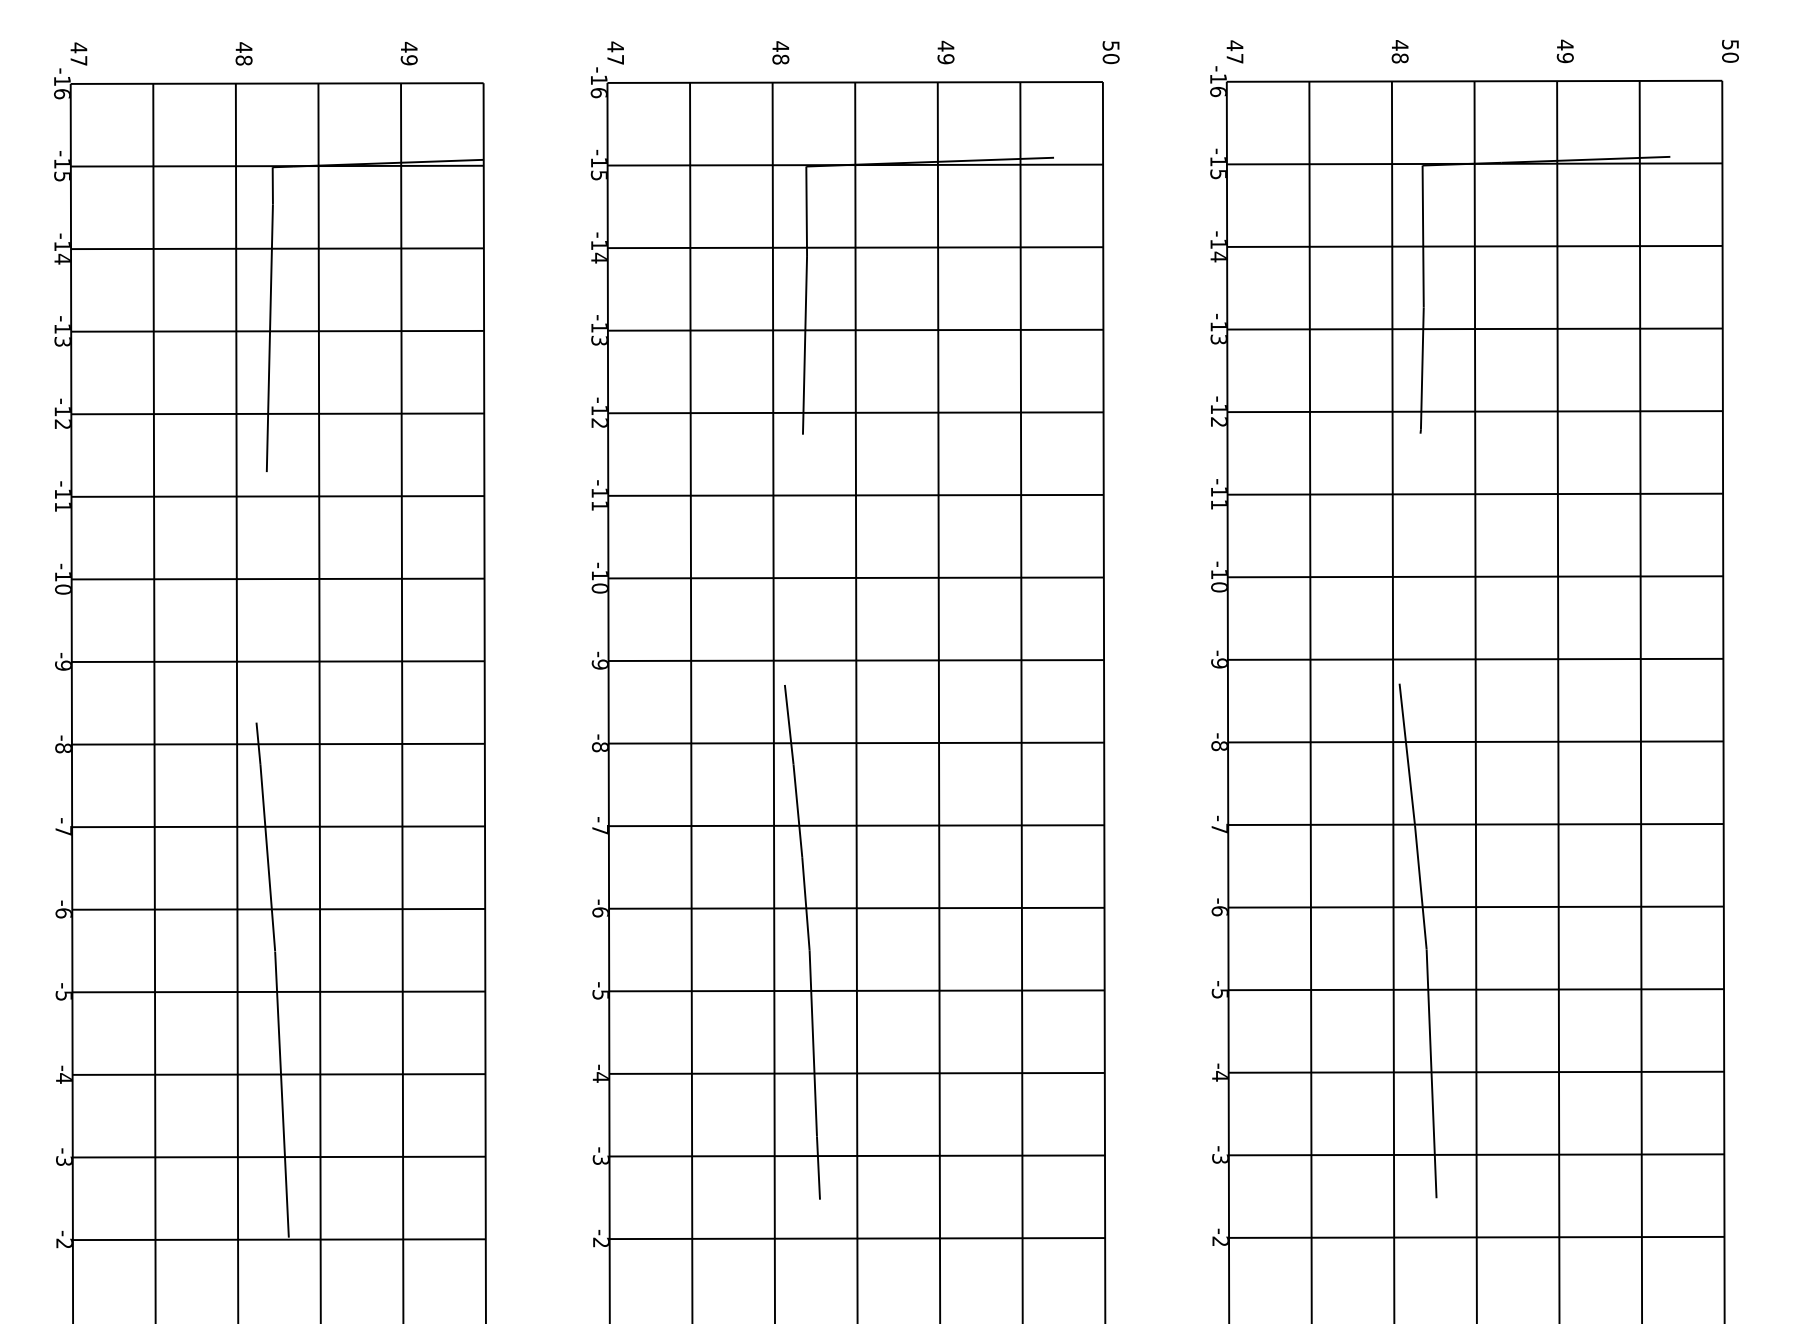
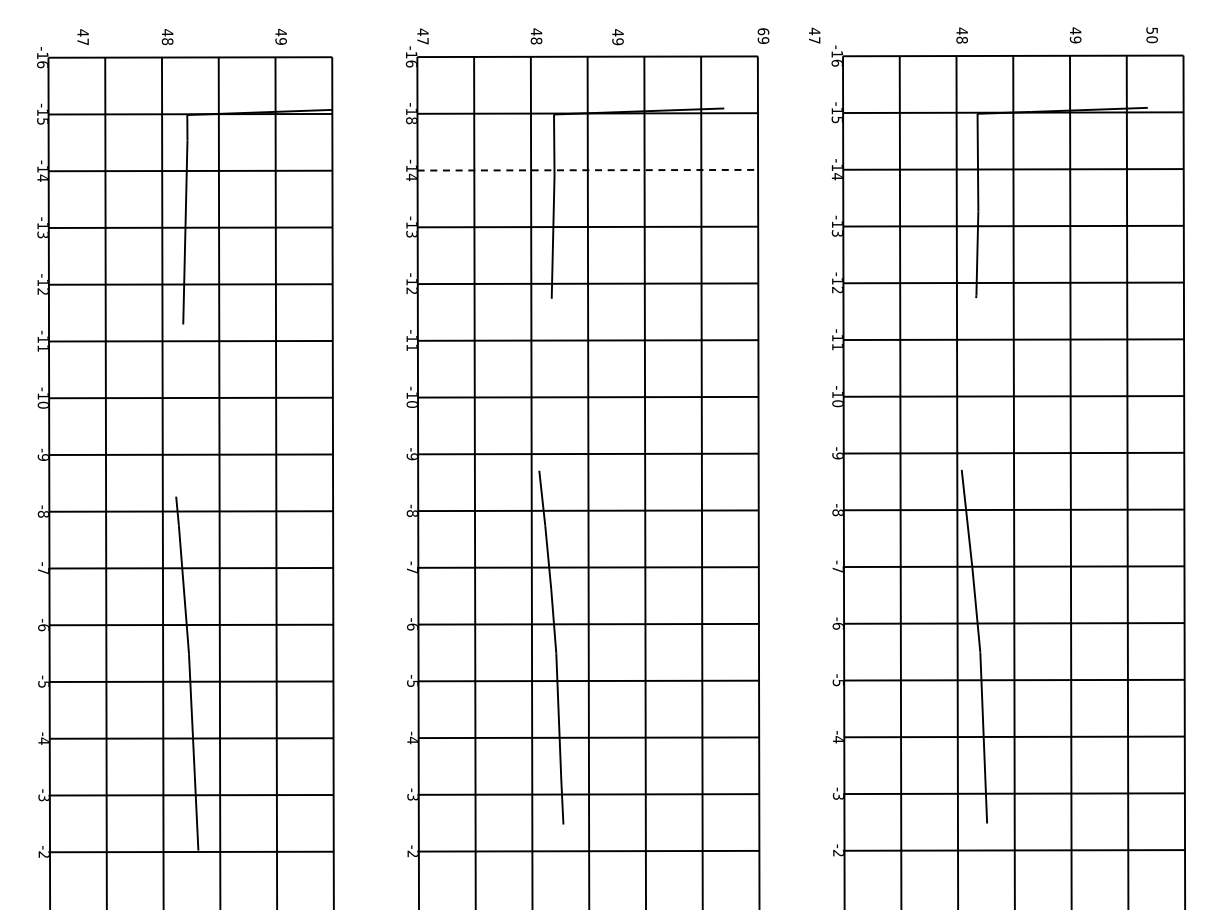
text: (1111, 51) -> (763, 35), 50 -> 69
text: (1234, 51) -> (814, 35), moved
text: (1729, 51) -> (1151, 35), moved
text: (945, 53) -> (617, 37), moved
text: (78, 54) -> (82, 37), moved
text: (598, 175) -> (411, 120), -15 -> -18
line: (856, 248) -> (588, 170), solid -> dashed

